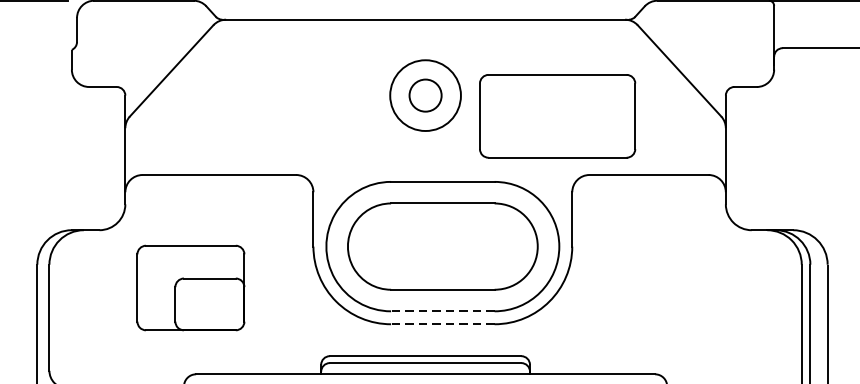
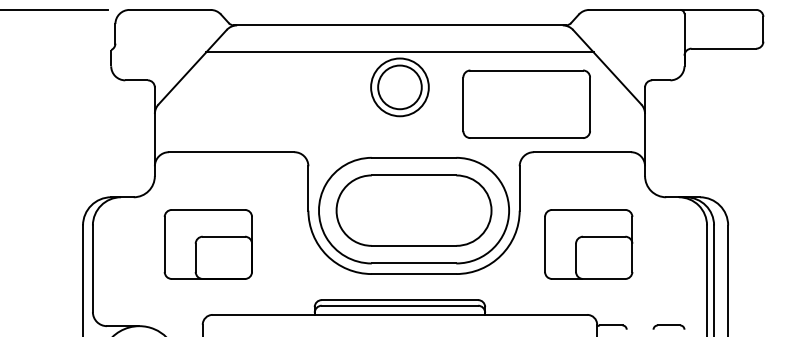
line: (425, 52) -> (399, 52), added
circle: (425, 95) -> (399, 87), size x1.67
part: (557, 115) -> (526, 103), moved
part: (656, 288) -> (588, 244), added
line: (442, 311) -> (413, 263), dashed -> solid
line: (442, 324) -> (413, 274), dashed -> solid

